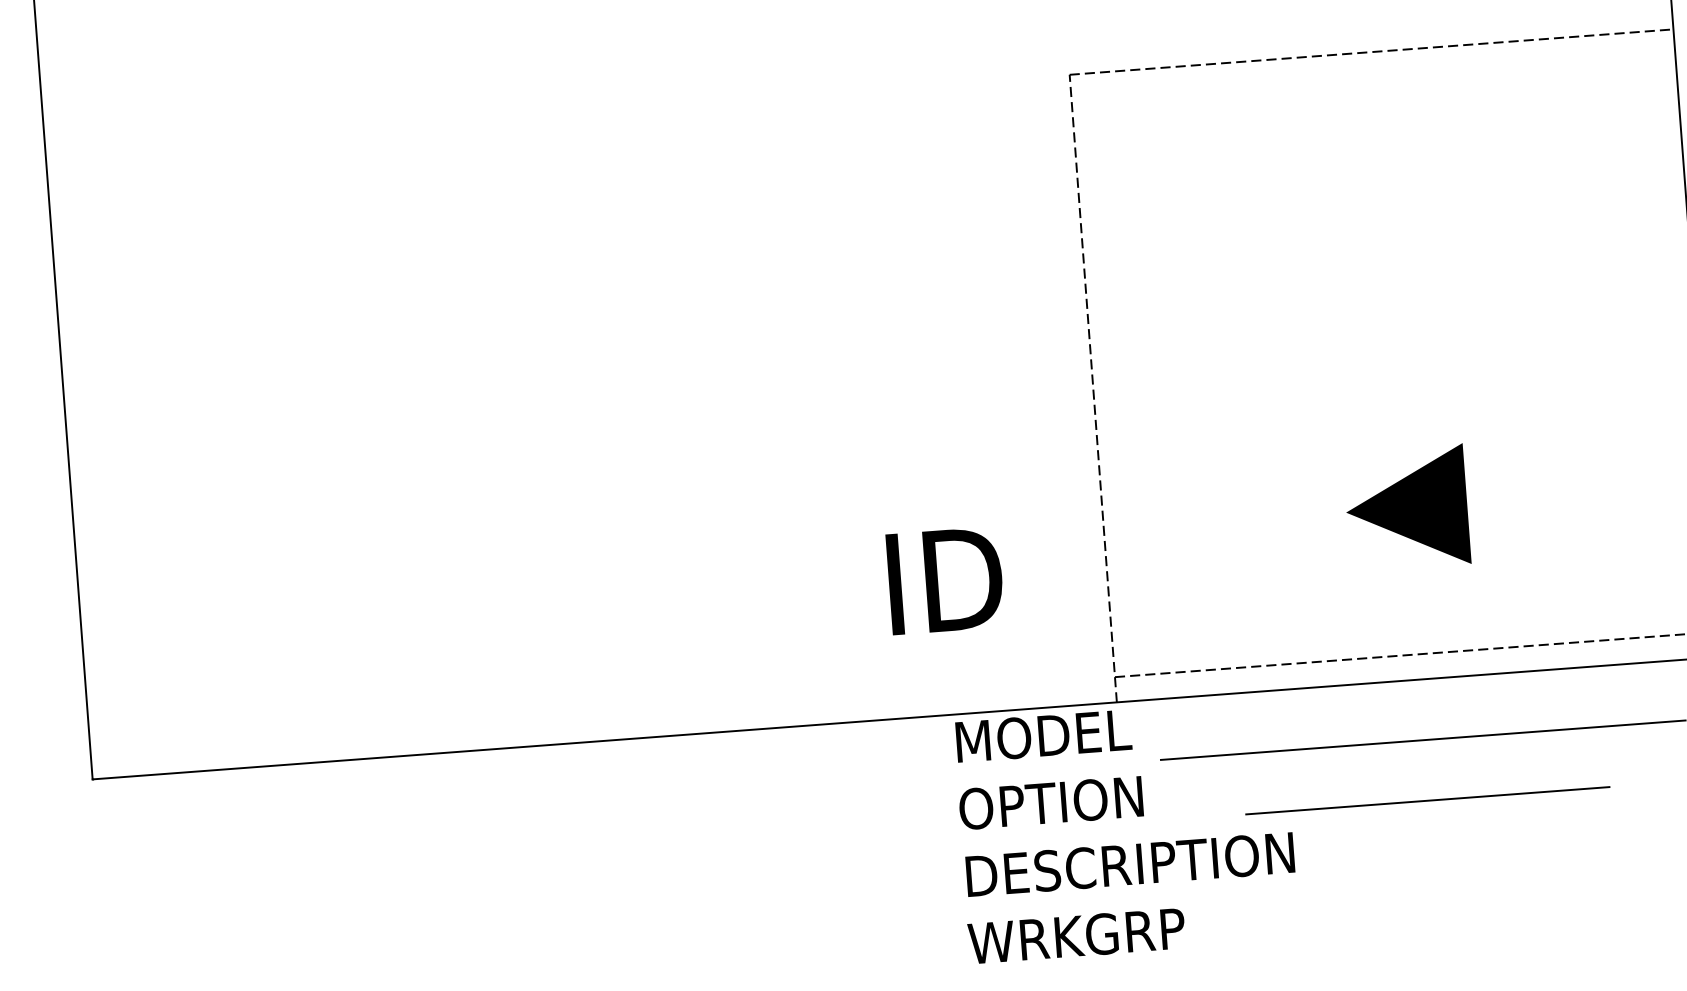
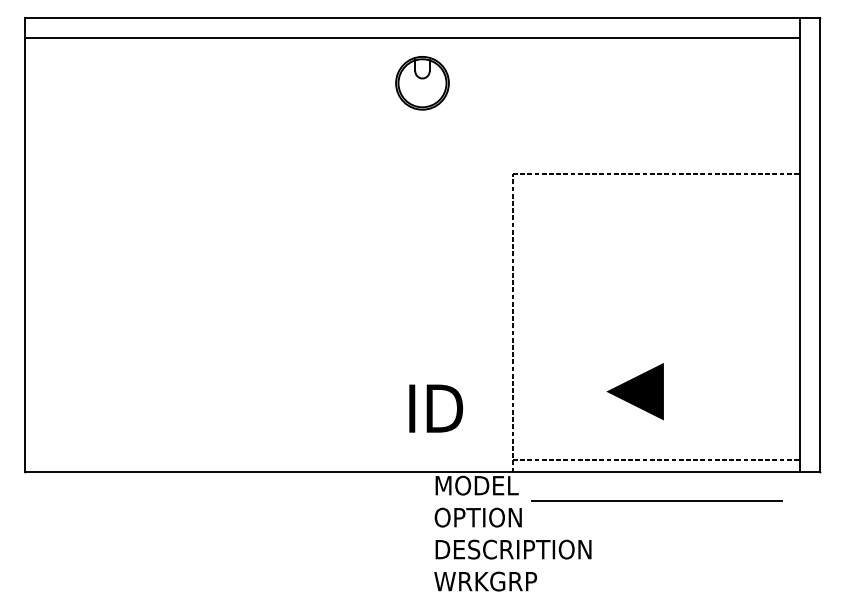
line: (1405, 507) -> (634, 391), moved
line: (1427, 799) -> (656, 529), removed

